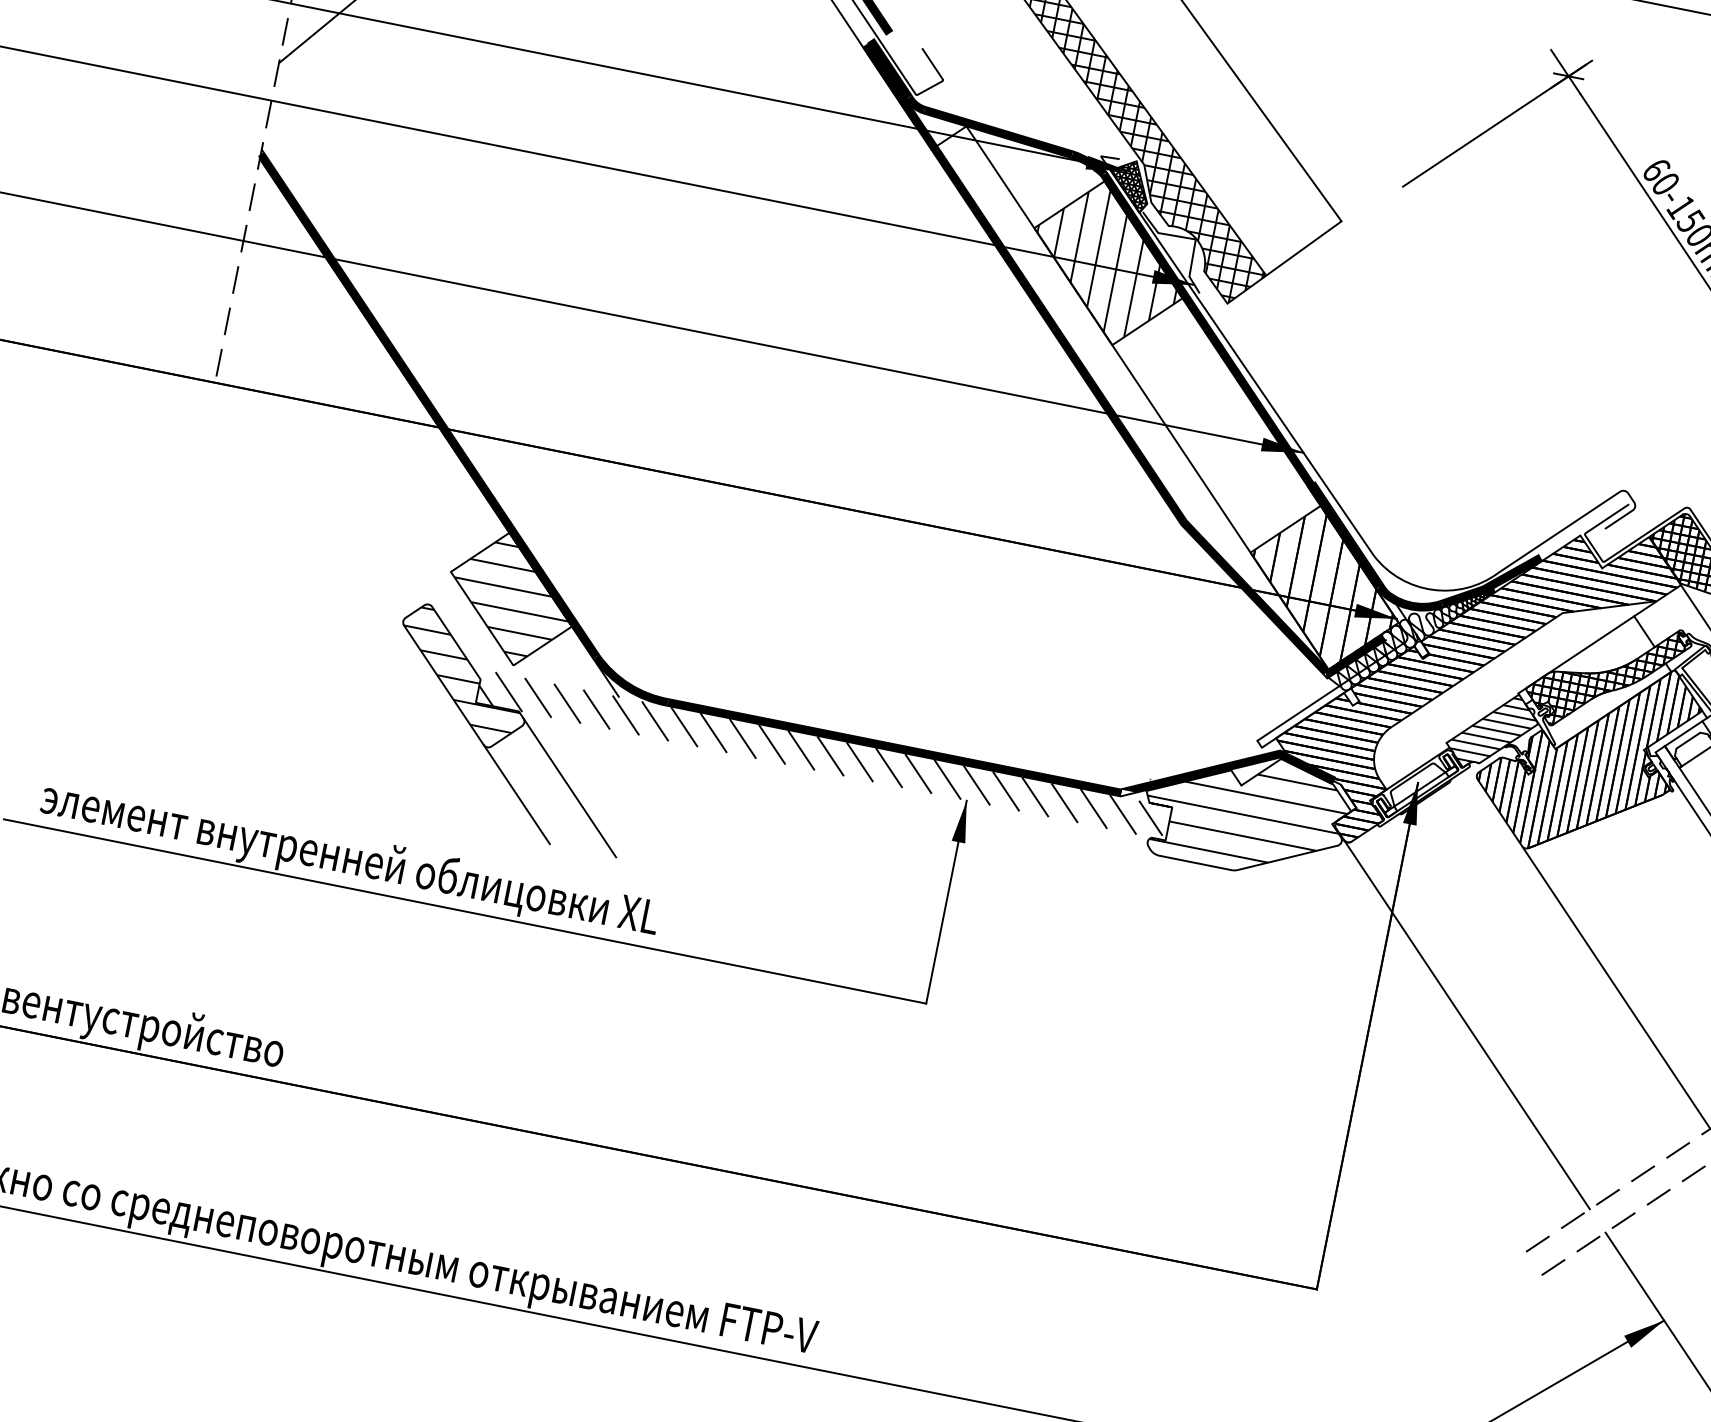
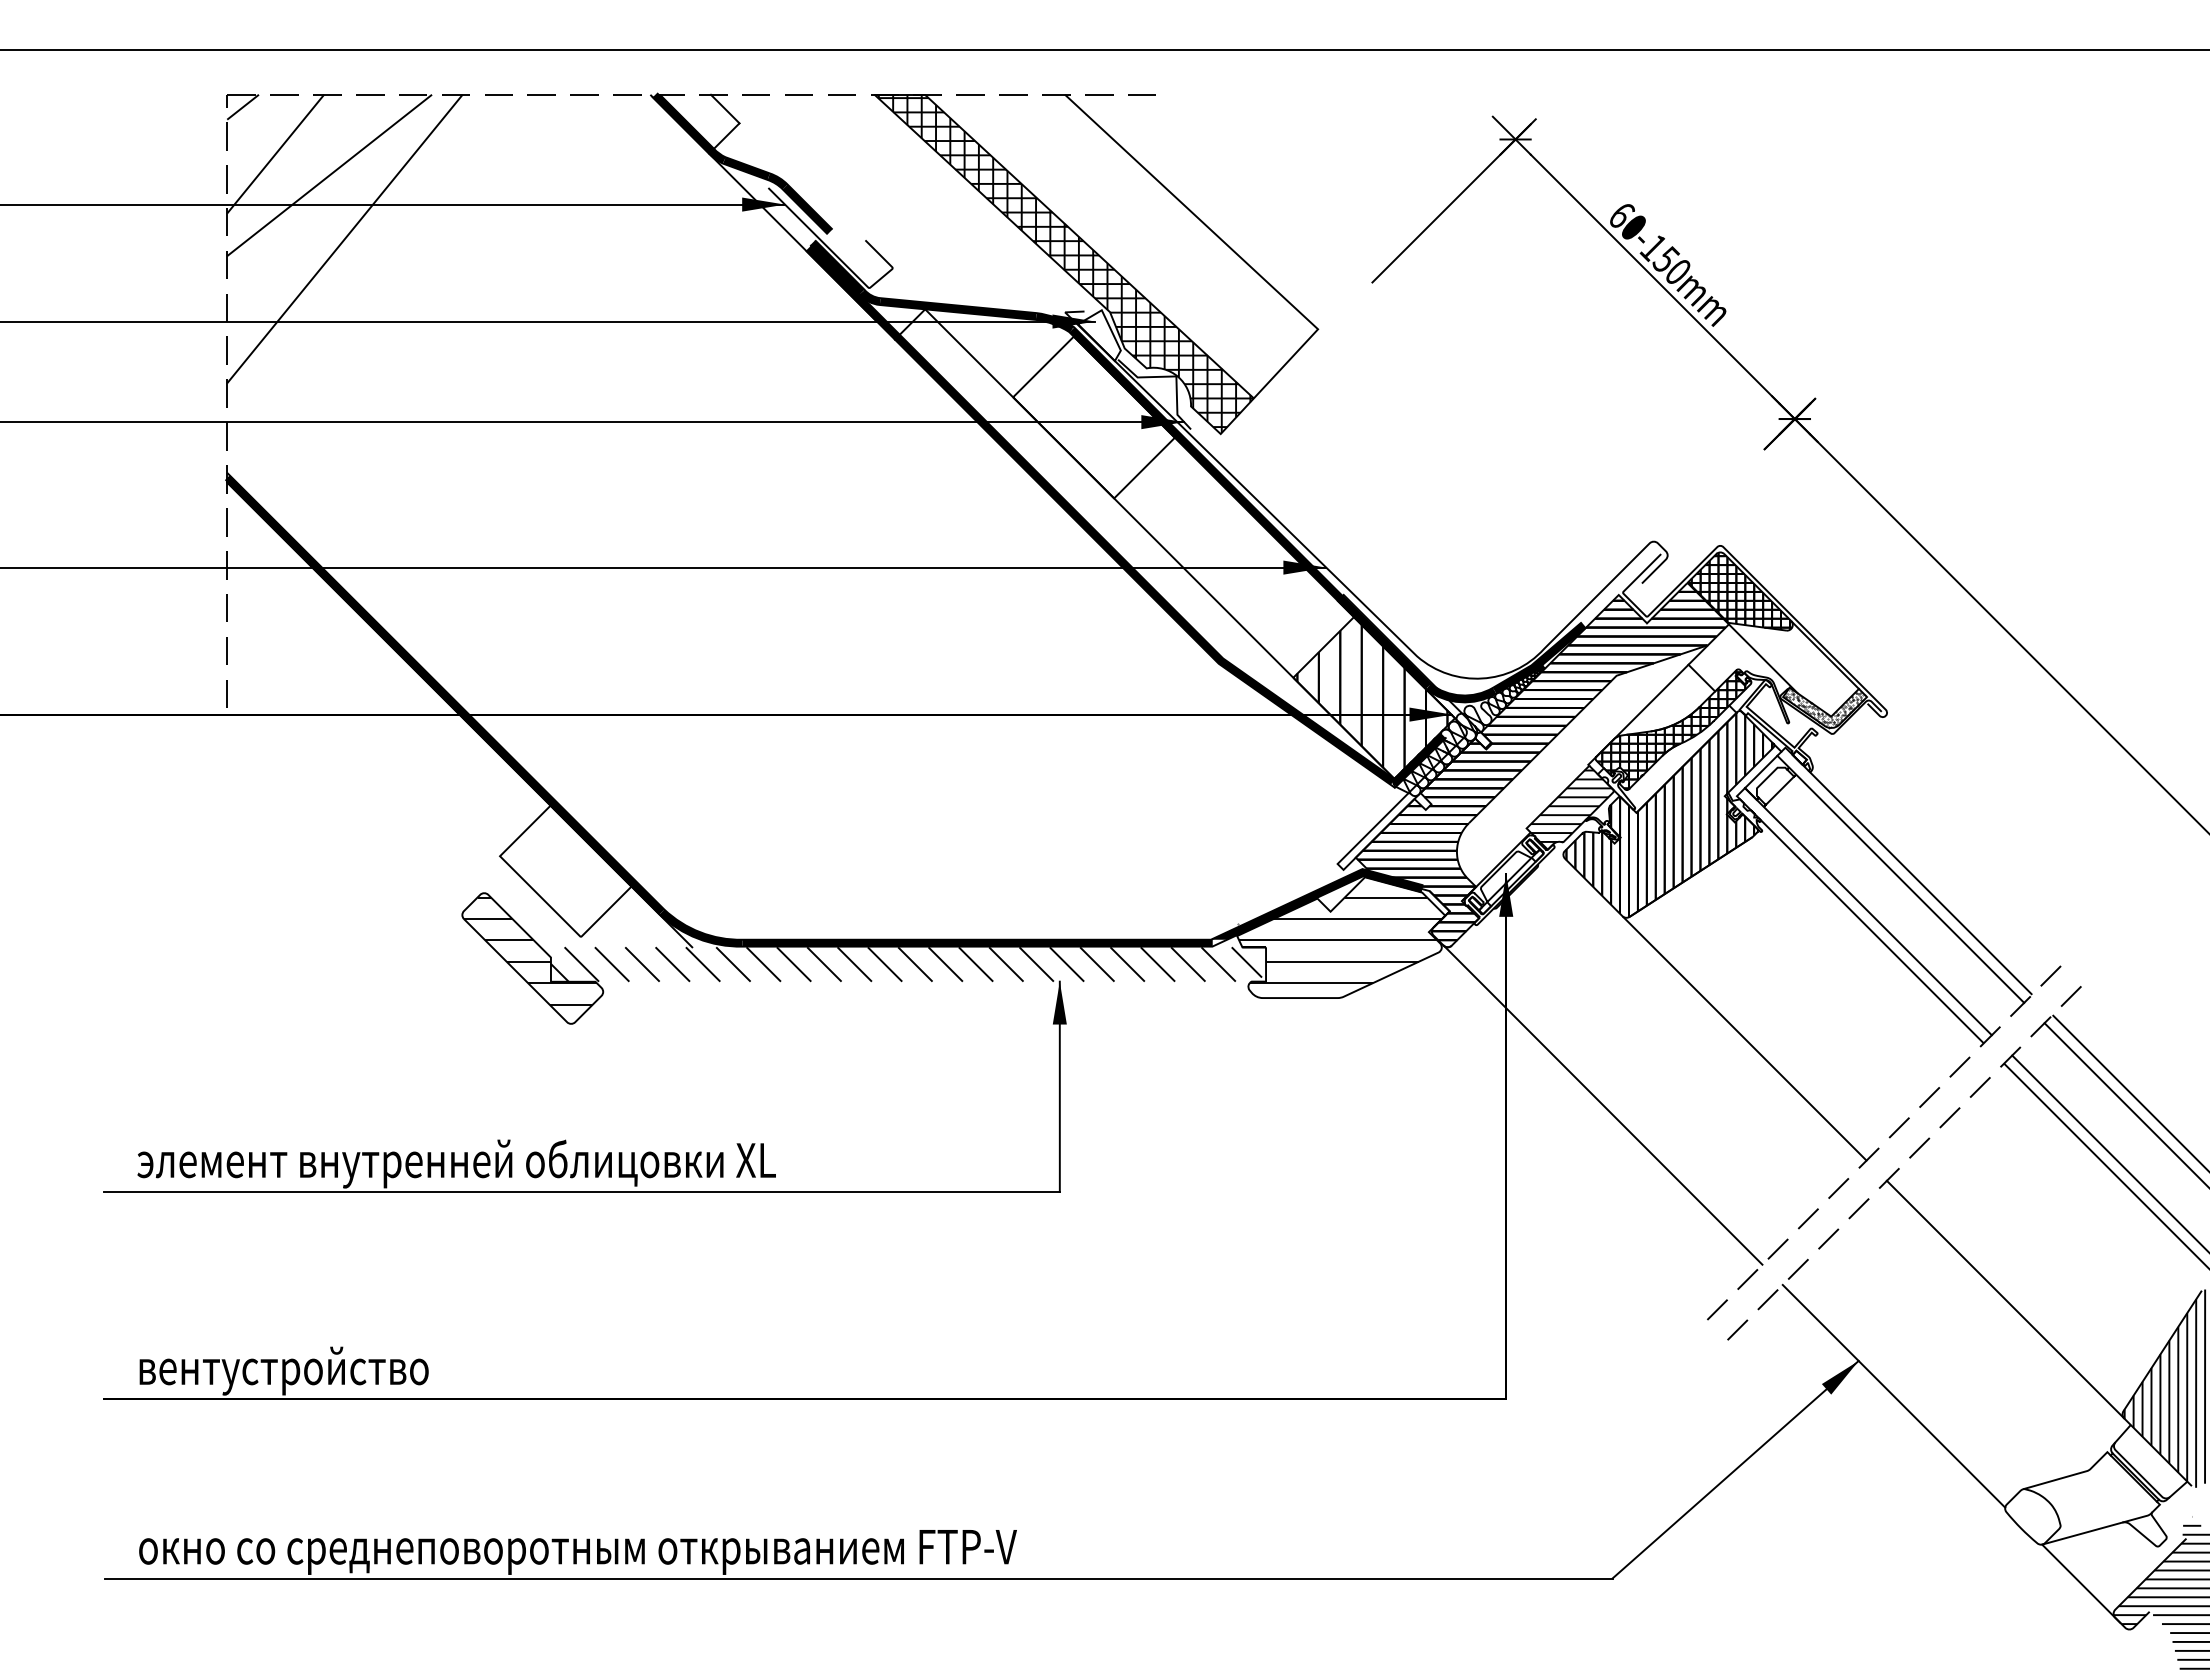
hatch: (1129, 185) -> (1099, 335), removed
hatch: (1107, 261) -> (1092, 416), removed
hatch: (511, 599) -> (565, 871), removed
line: (569, 787) -> (661, 1047), removed
line: (516, 793) -> (609, 1064), removed

